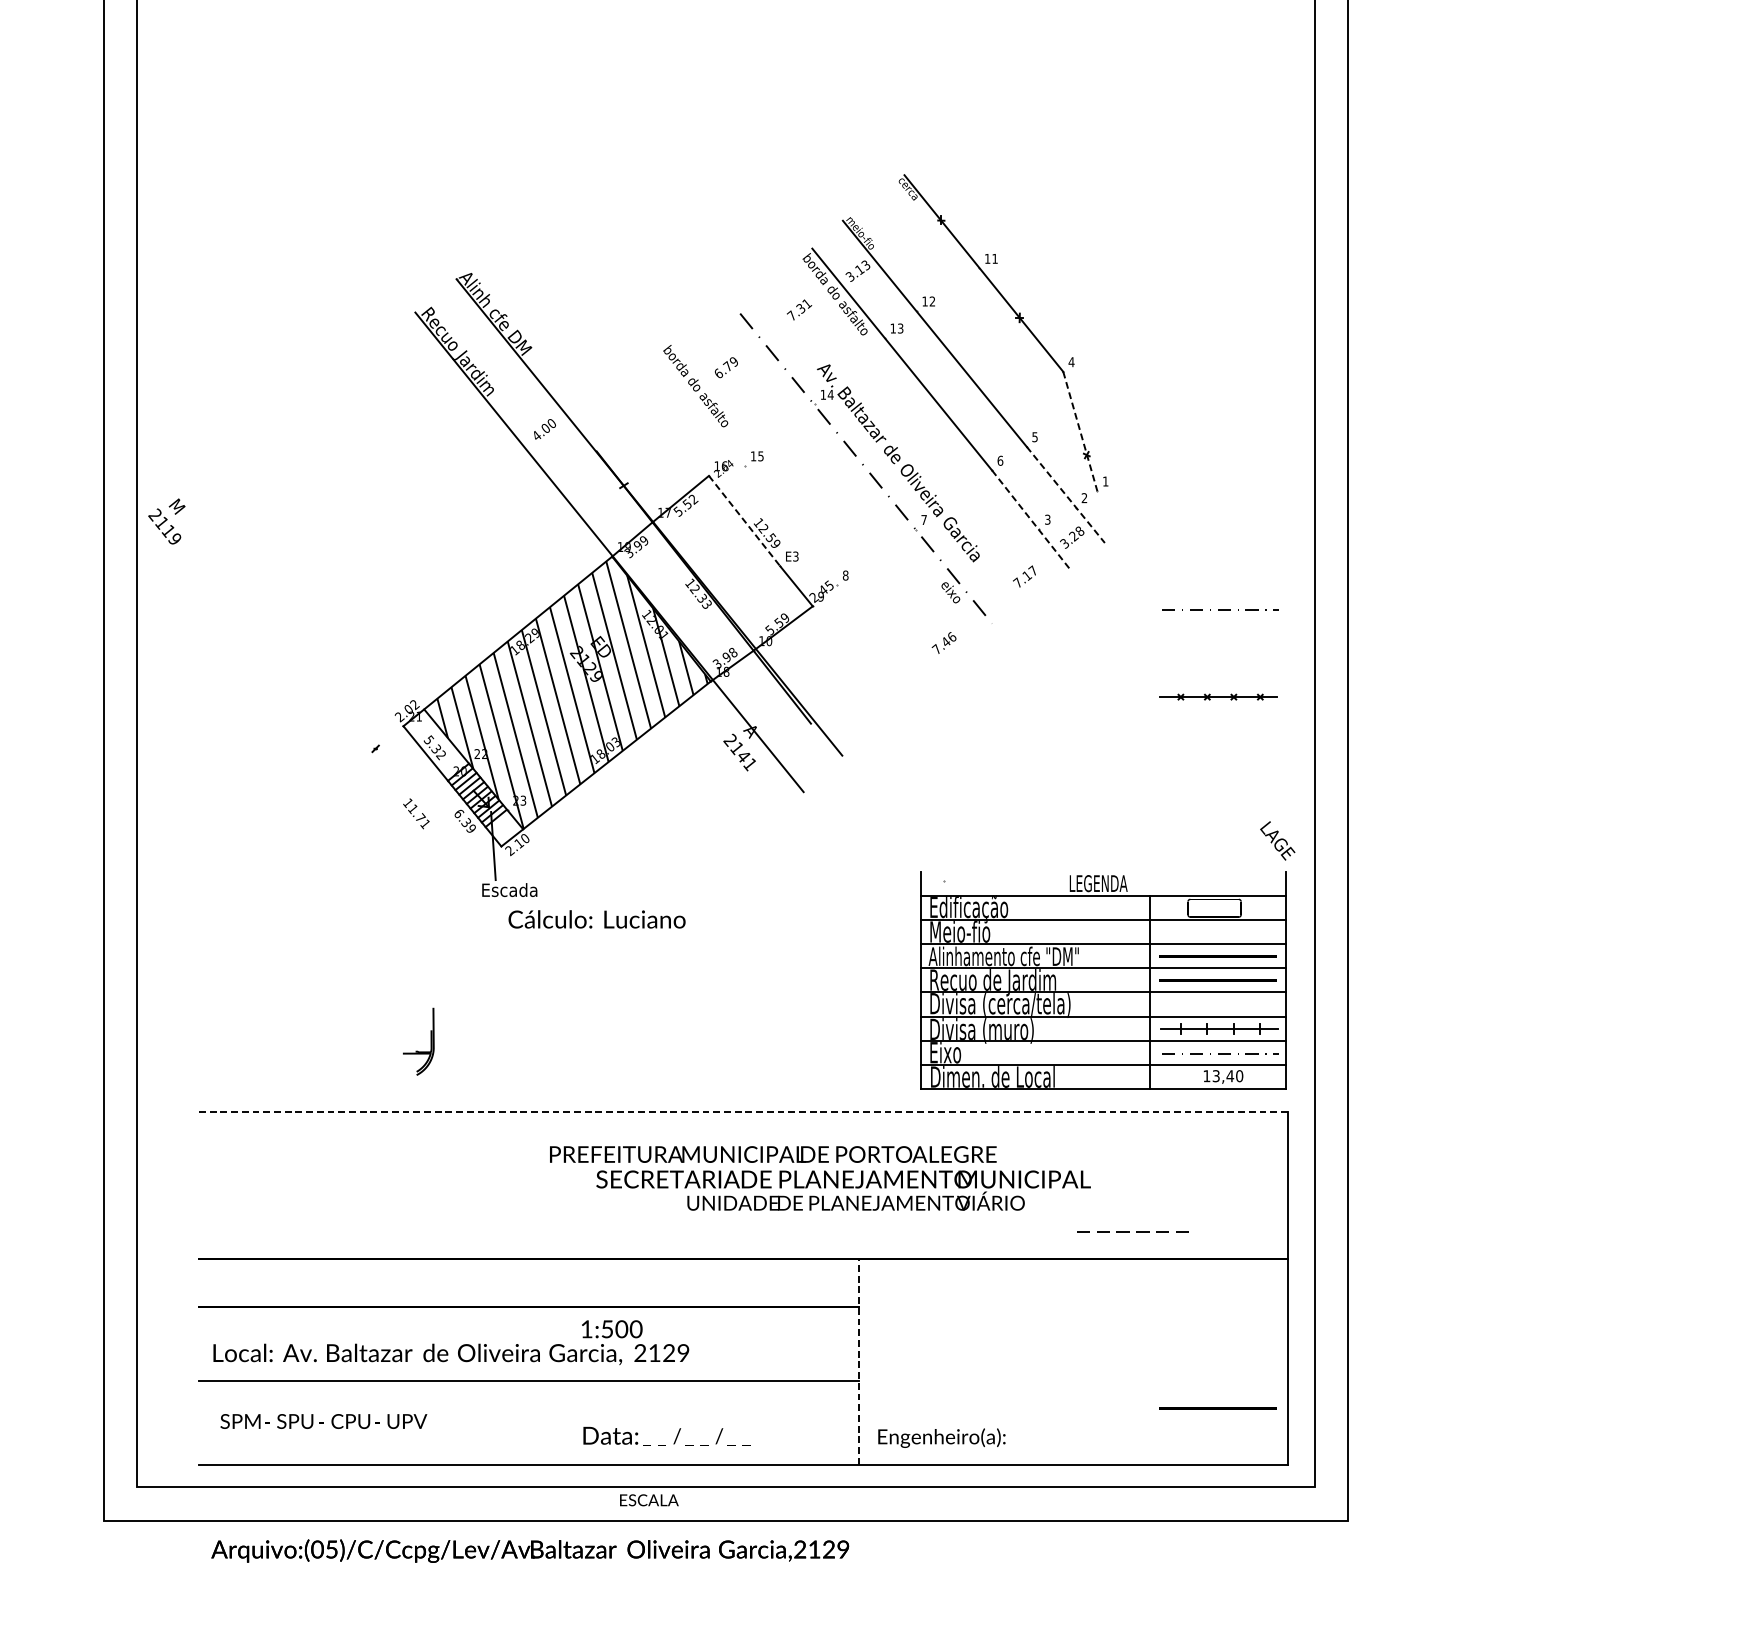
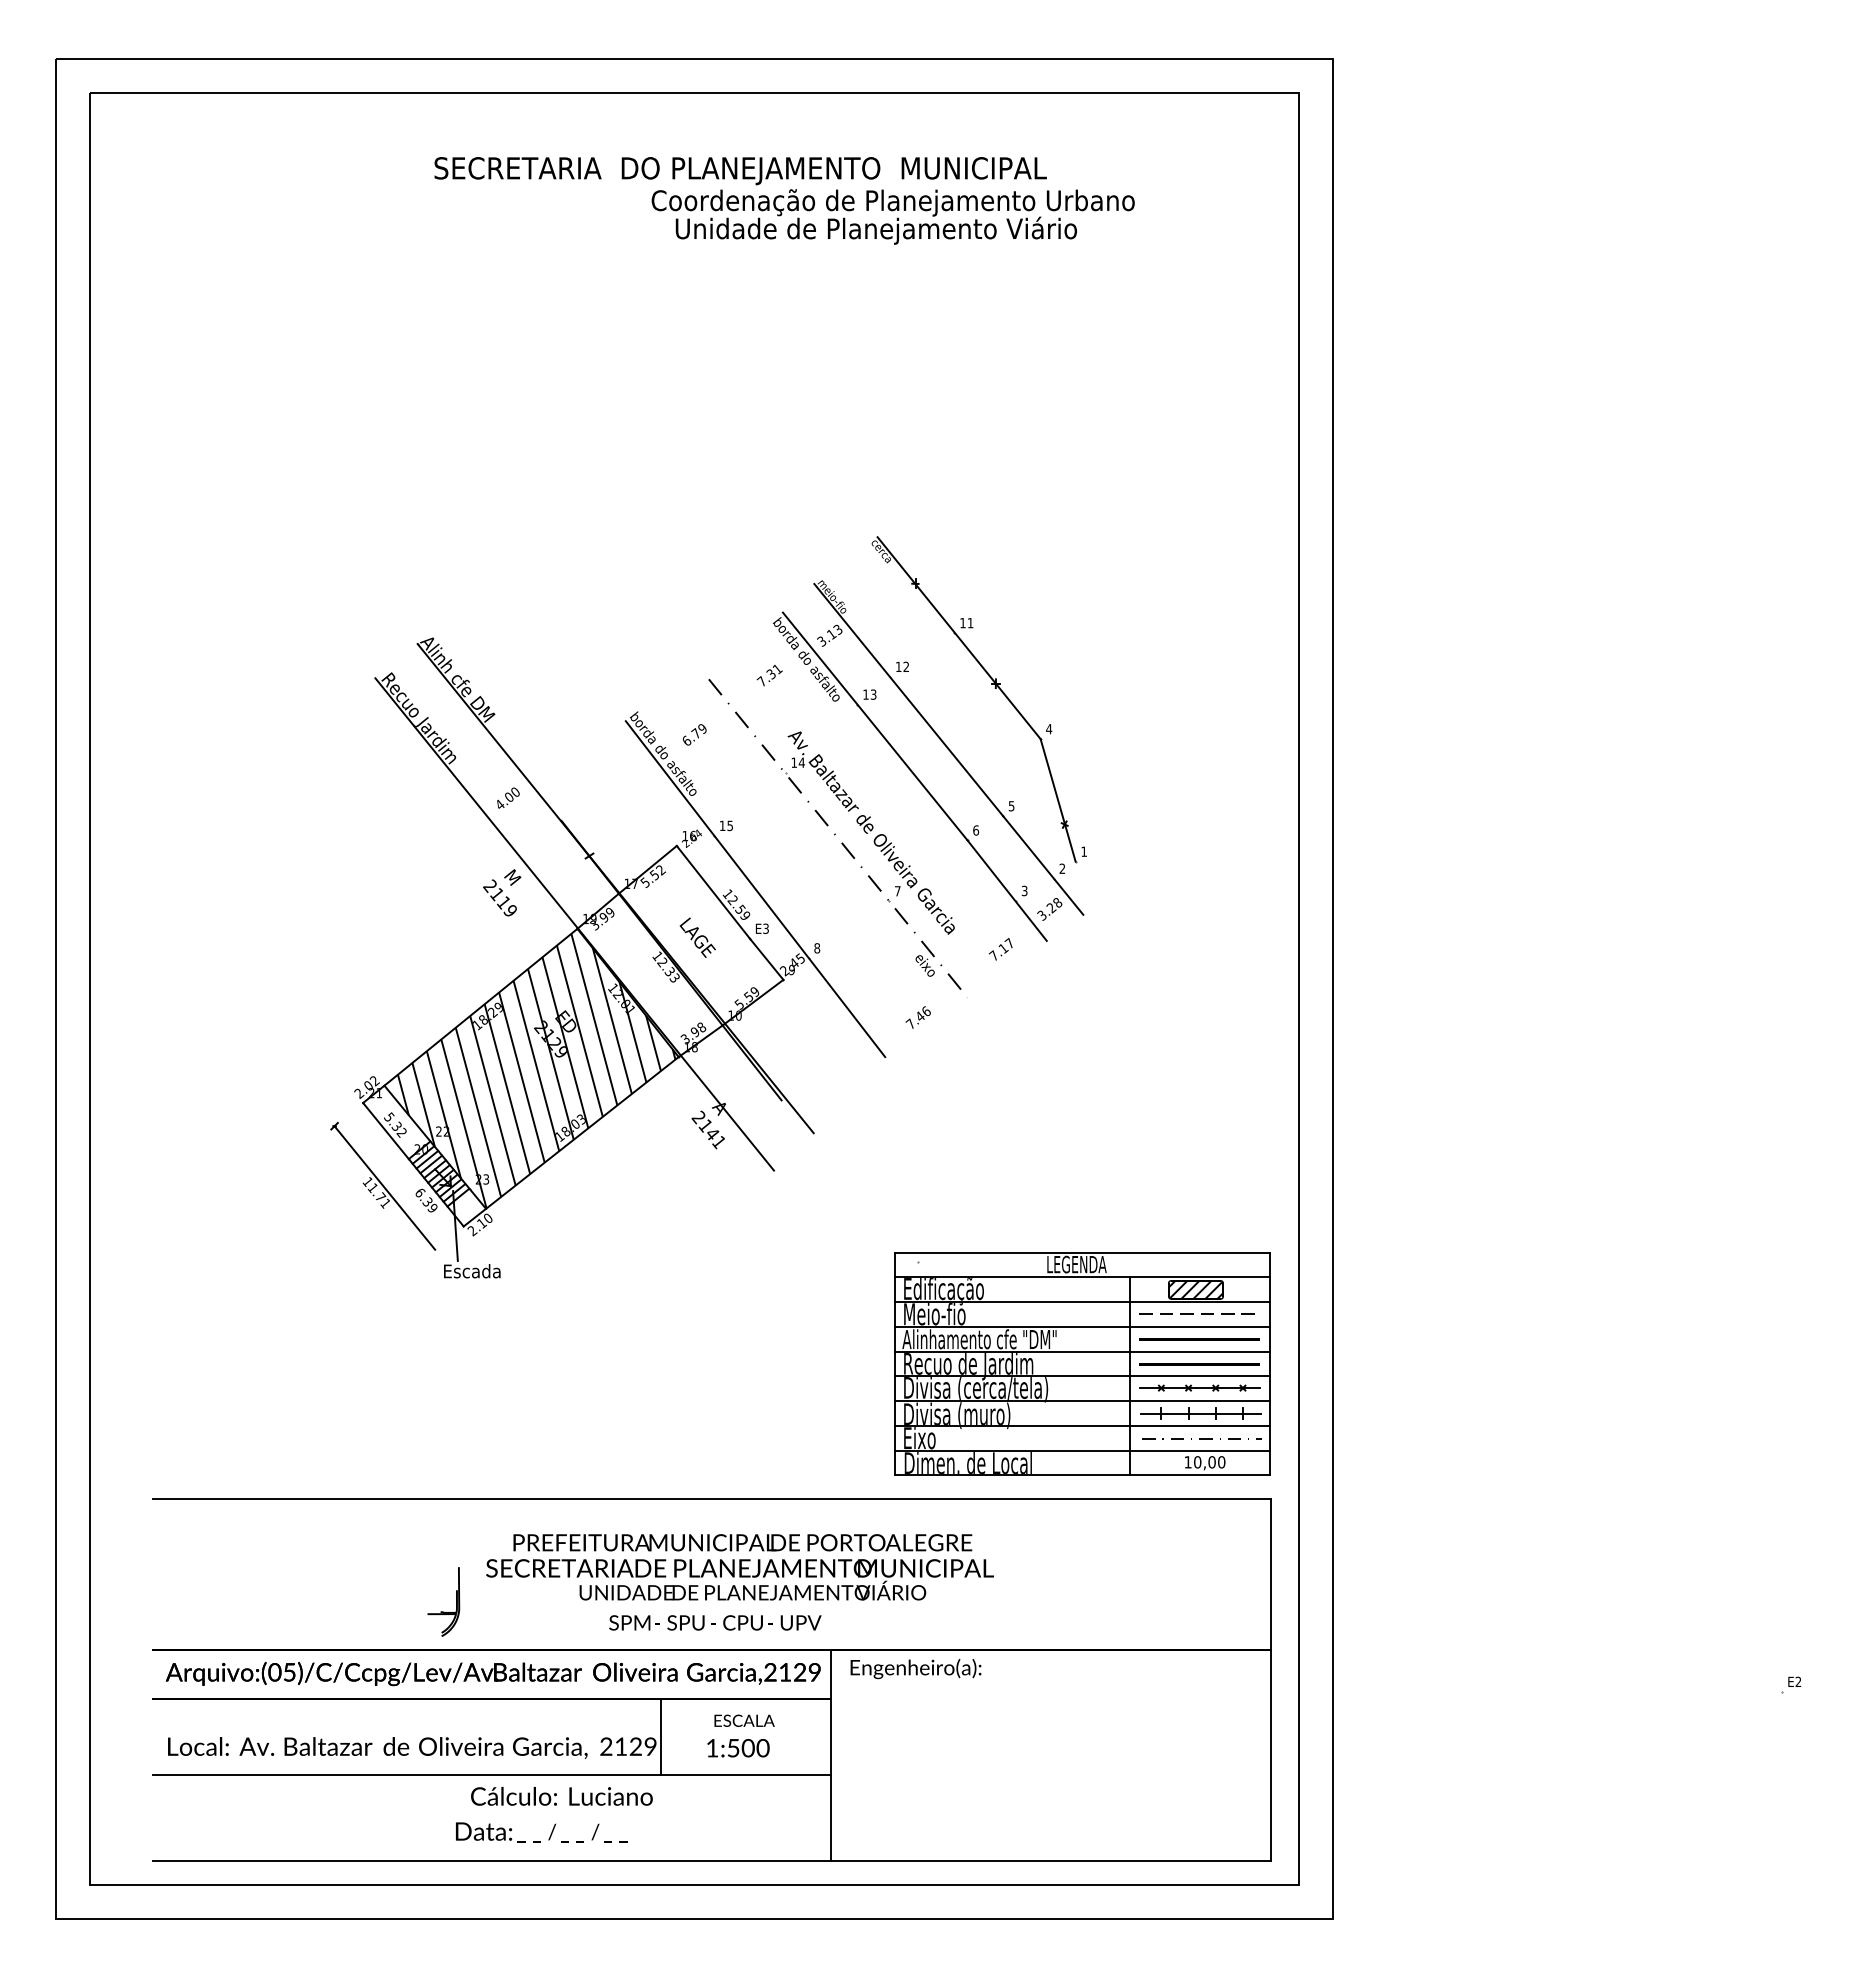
line: (1080, 431) -> (1058, 800), dashed -> solid
line: (1066, 494) -> (1043, 865), dashed -> solid
line: (785, 518) -> (755, 889), added
line: (1031, 520) -> (1007, 891), dashed -> solid
text: (167, 521) -> (502, 892), moved
line: (744, 521) -> (713, 892), dashed -> solid
line: (1219, 608) -> (1201, 982), removed
part: (1218, 696) -> (1199, 1387), moved
line: (424, 808) -> (384, 1187), added
text: (1277, 840) -> (697, 937), moved
line: (1103, 871) -> (1081, 1252), added
hatch: (1214, 907) -> (1195, 1289), added
text: (596, 918) -> (561, 1795), moved
part: (418, 1051) -> (443, 1611), moved
text: (1222, 1076) -> (1204, 1462), 13,40 -> 10,00
line: (743, 1112) -> (712, 1499), dashed -> solid
text: (843, 1190) -> (739, 1579), moved
line: (1129, 1231) -> (1193, 1313), moved
text: (612, 1329) -> (738, 1748), moved
line: (694, 1344) -> (661, 1737), added
line: (859, 1361) -> (831, 1755), dashed -> solid
line: (1218, 1408) -> (1199, 1803), removed
text: (323, 1421) -> (715, 1622), moved
text: (666, 1436) -> (541, 1832), moved
text: (941, 1438) -> (915, 1669), moved
text: (649, 1499) -> (744, 1720), moved
text: (529, 1550) -> (492, 1673), moved

